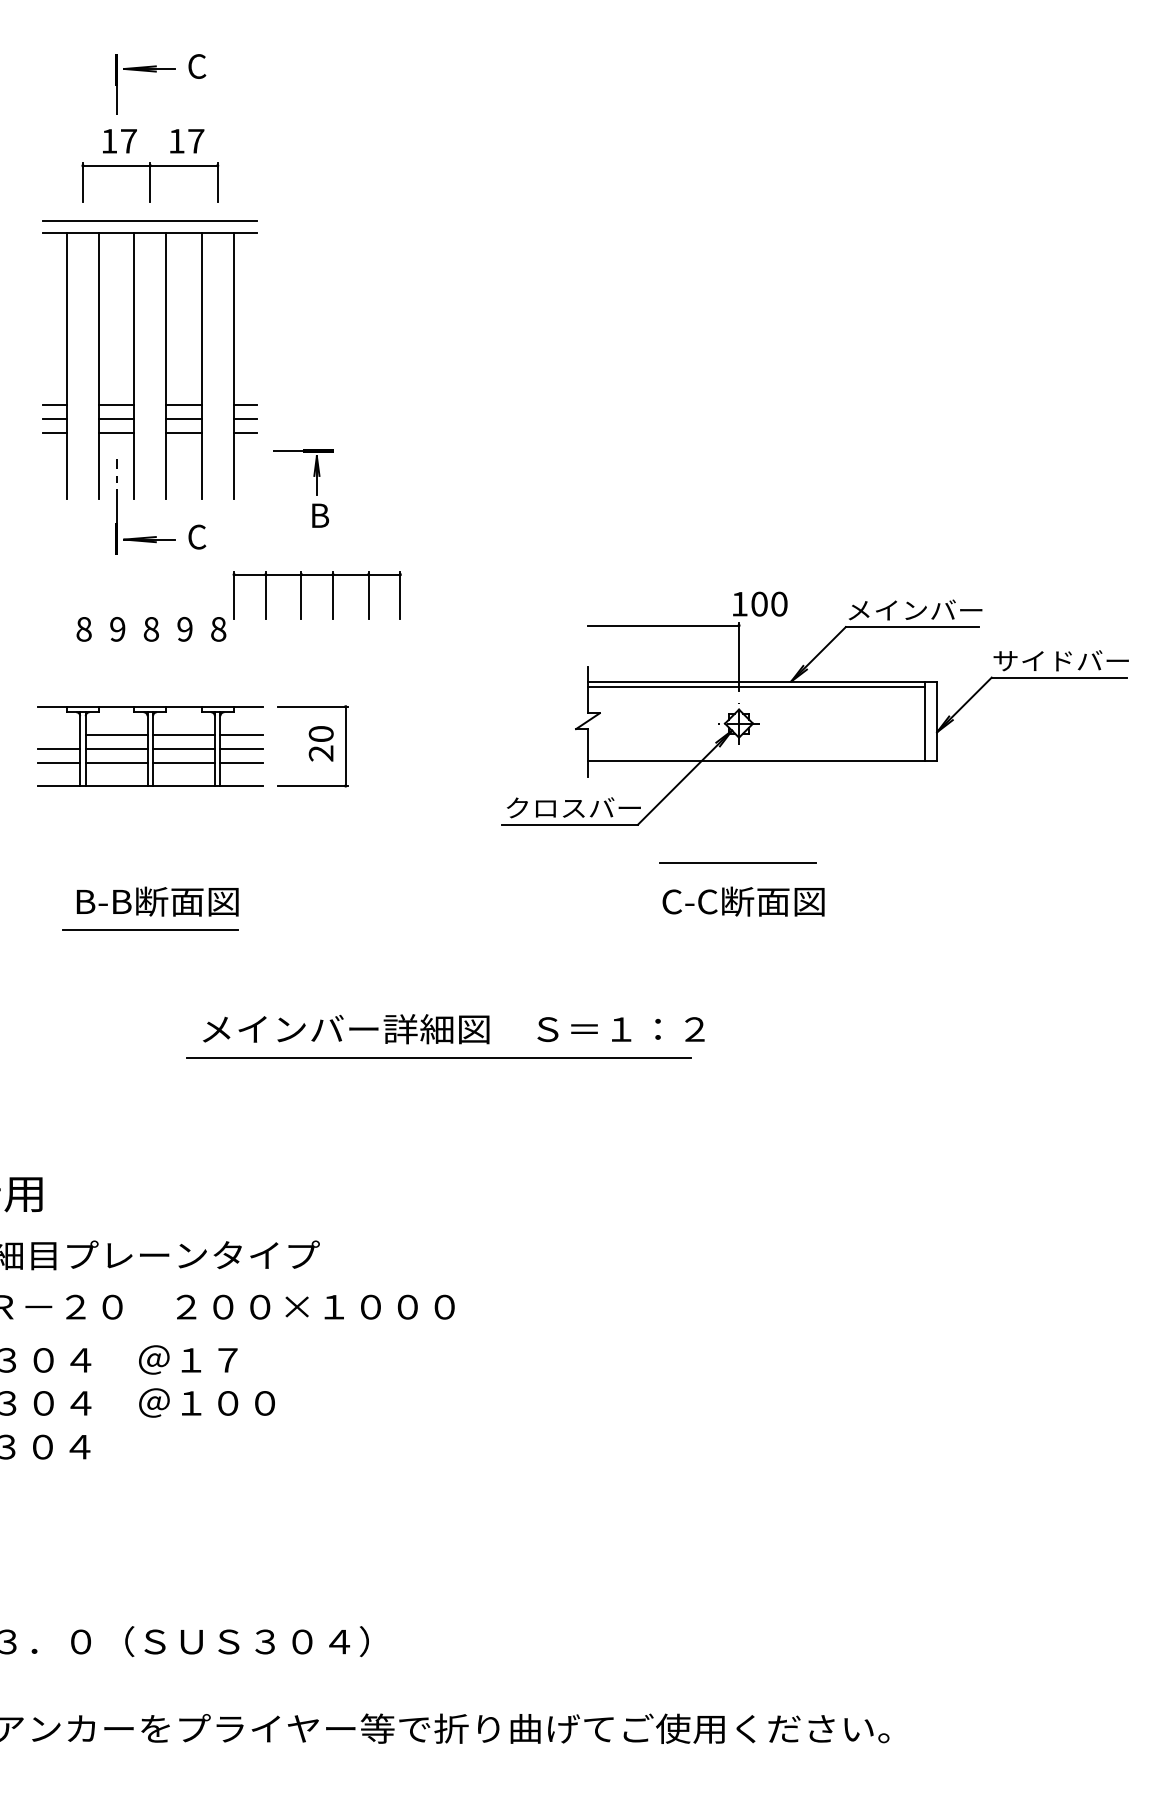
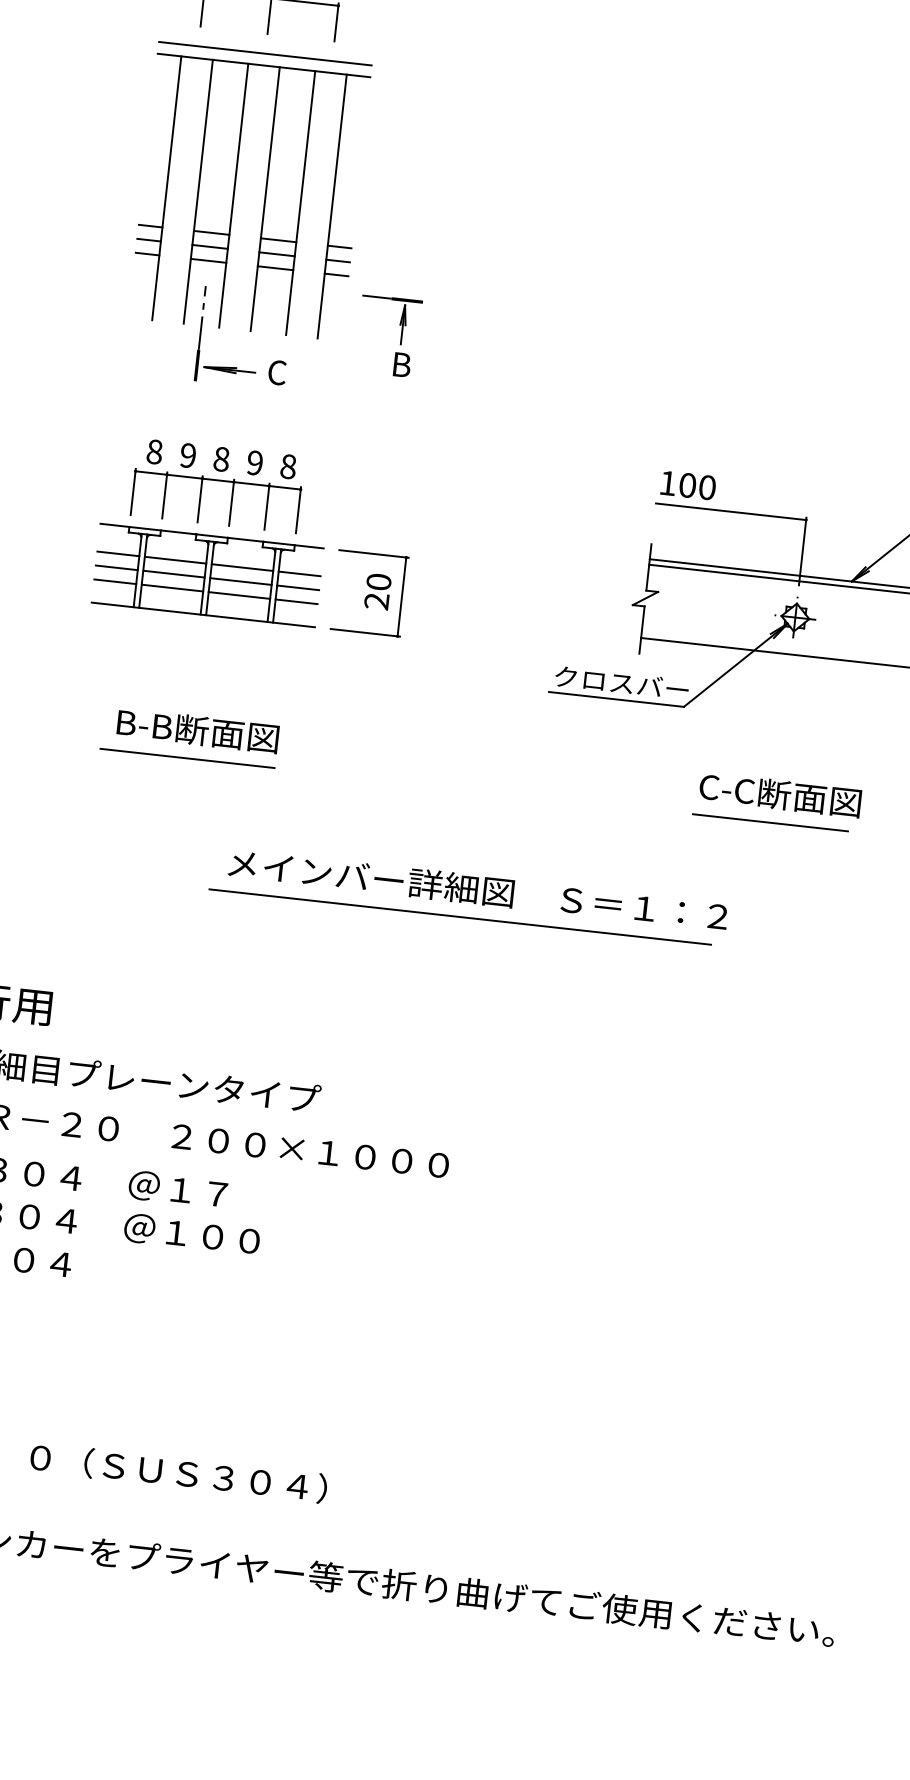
part: (301, 595) -> (200, 499), moved
text: (760, 603) -> (688, 484), moved
line: (59, 734) -> (118, 553), added
line: (737, 862) -> (770, 821), moved

